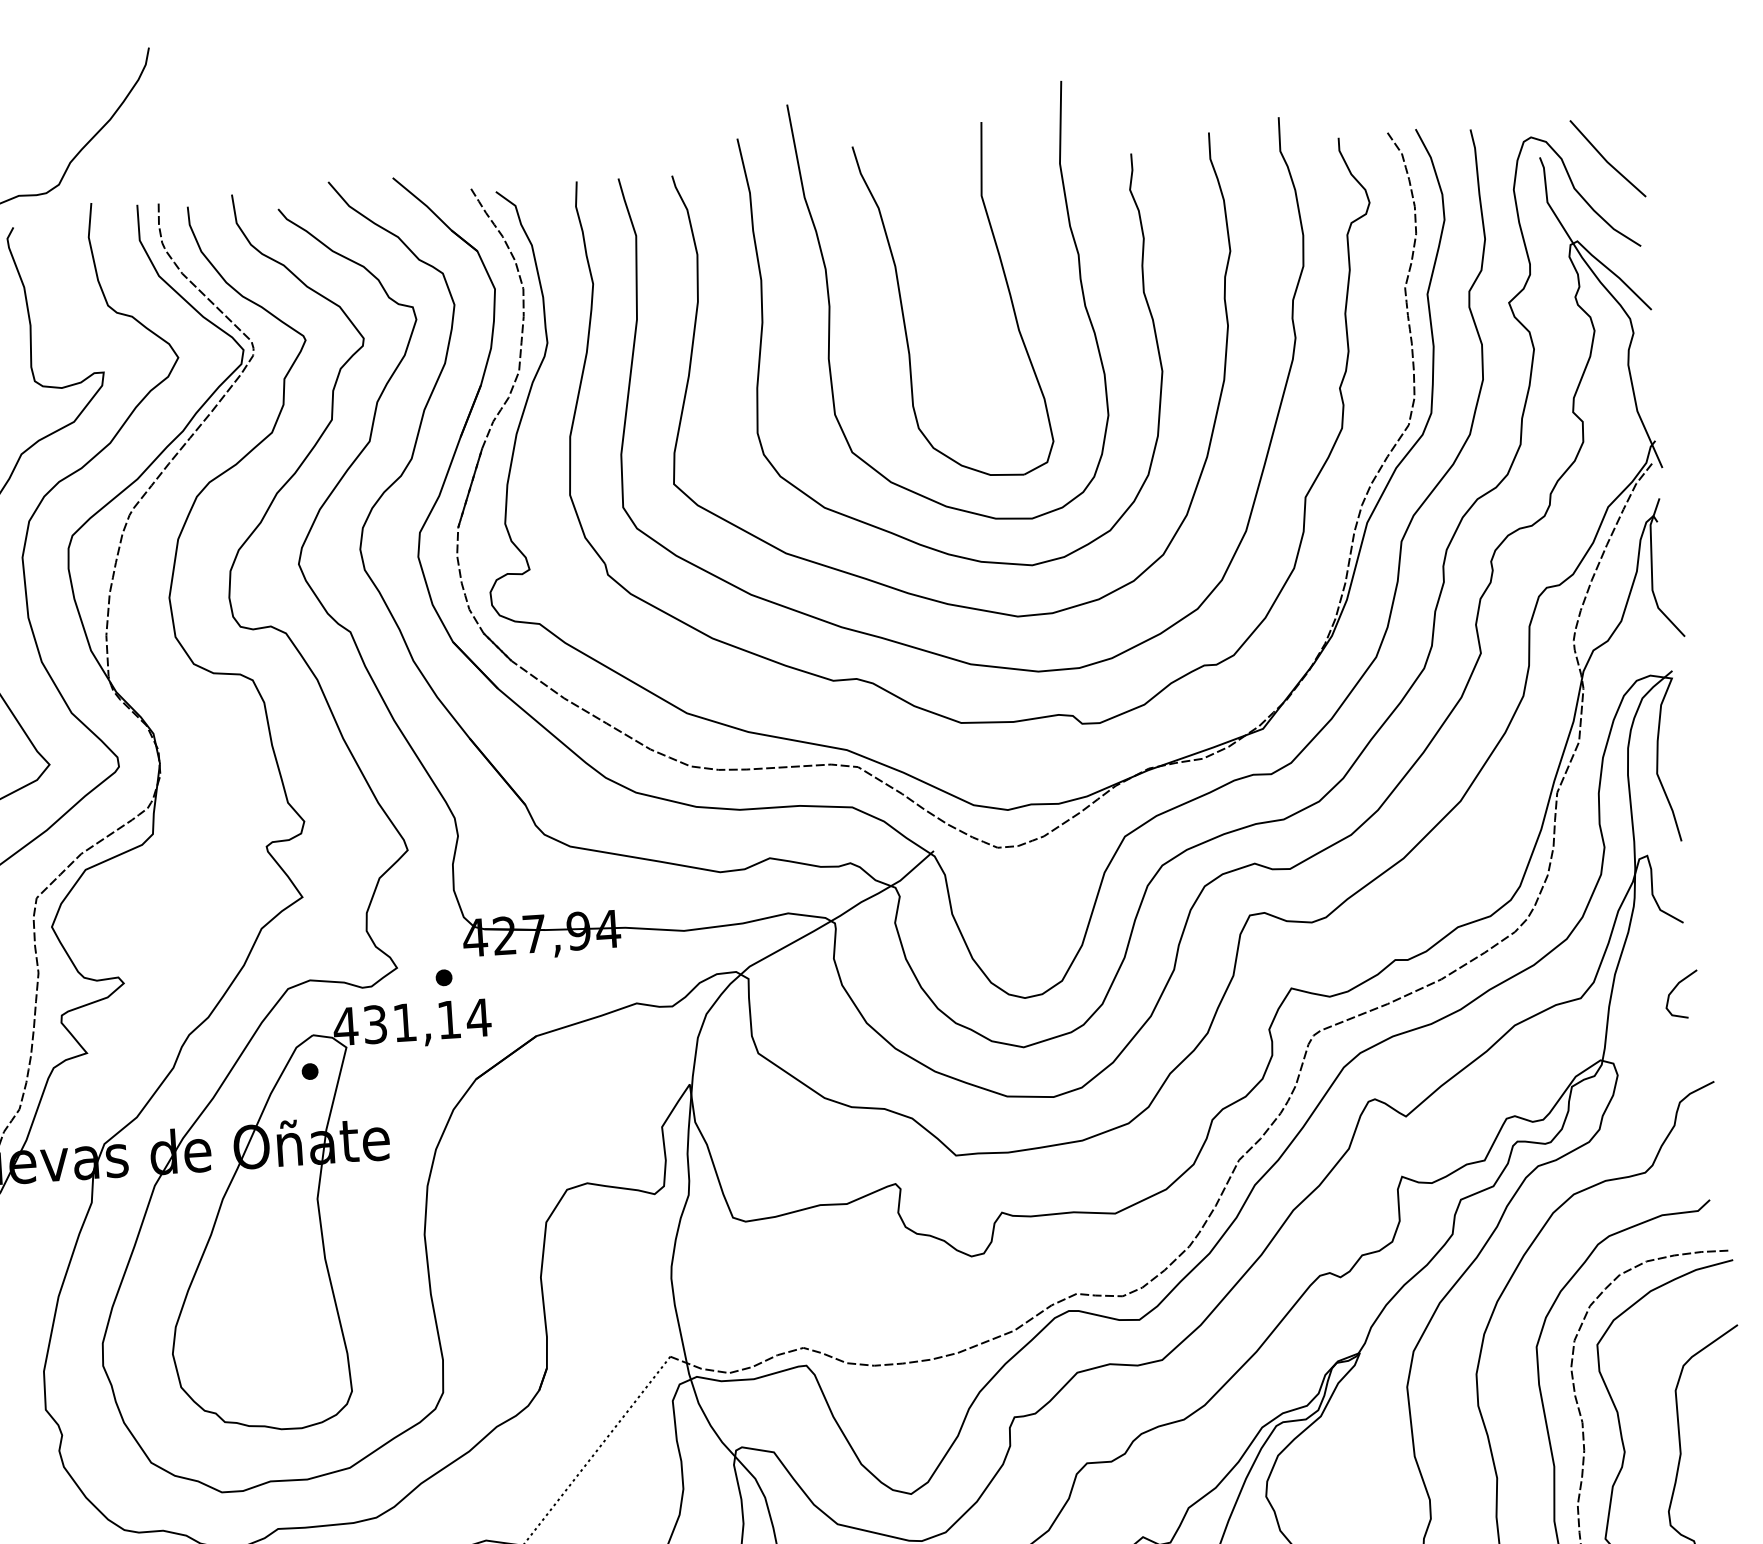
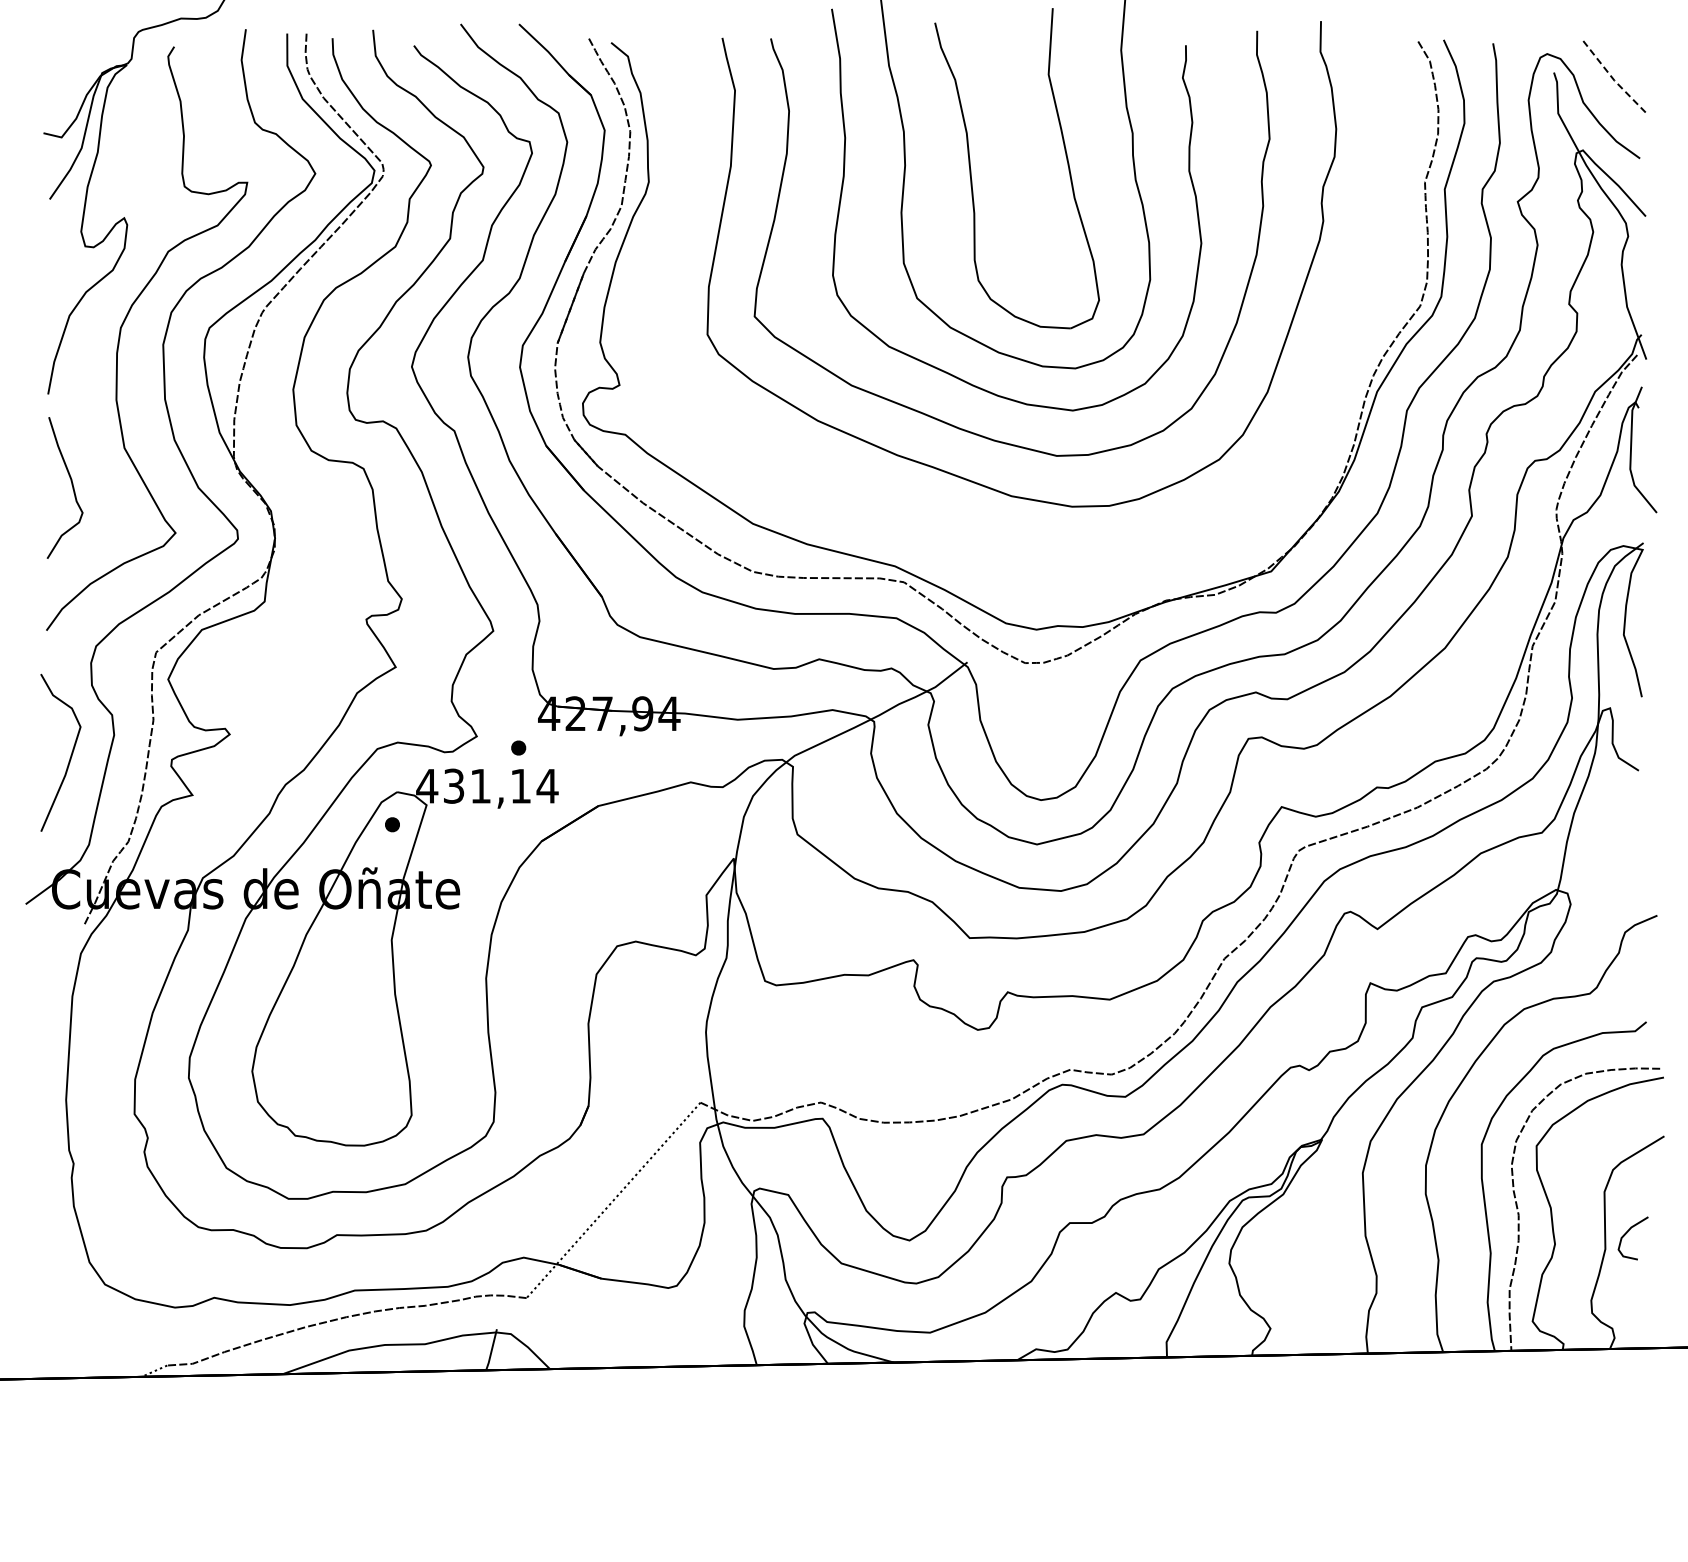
line: (1606, 160) -> (1613, 79), solid -> dashed
part: (873, 682) -> (922, 506), removed
curve: (1675, 989) -> (1627, 1233), moved

